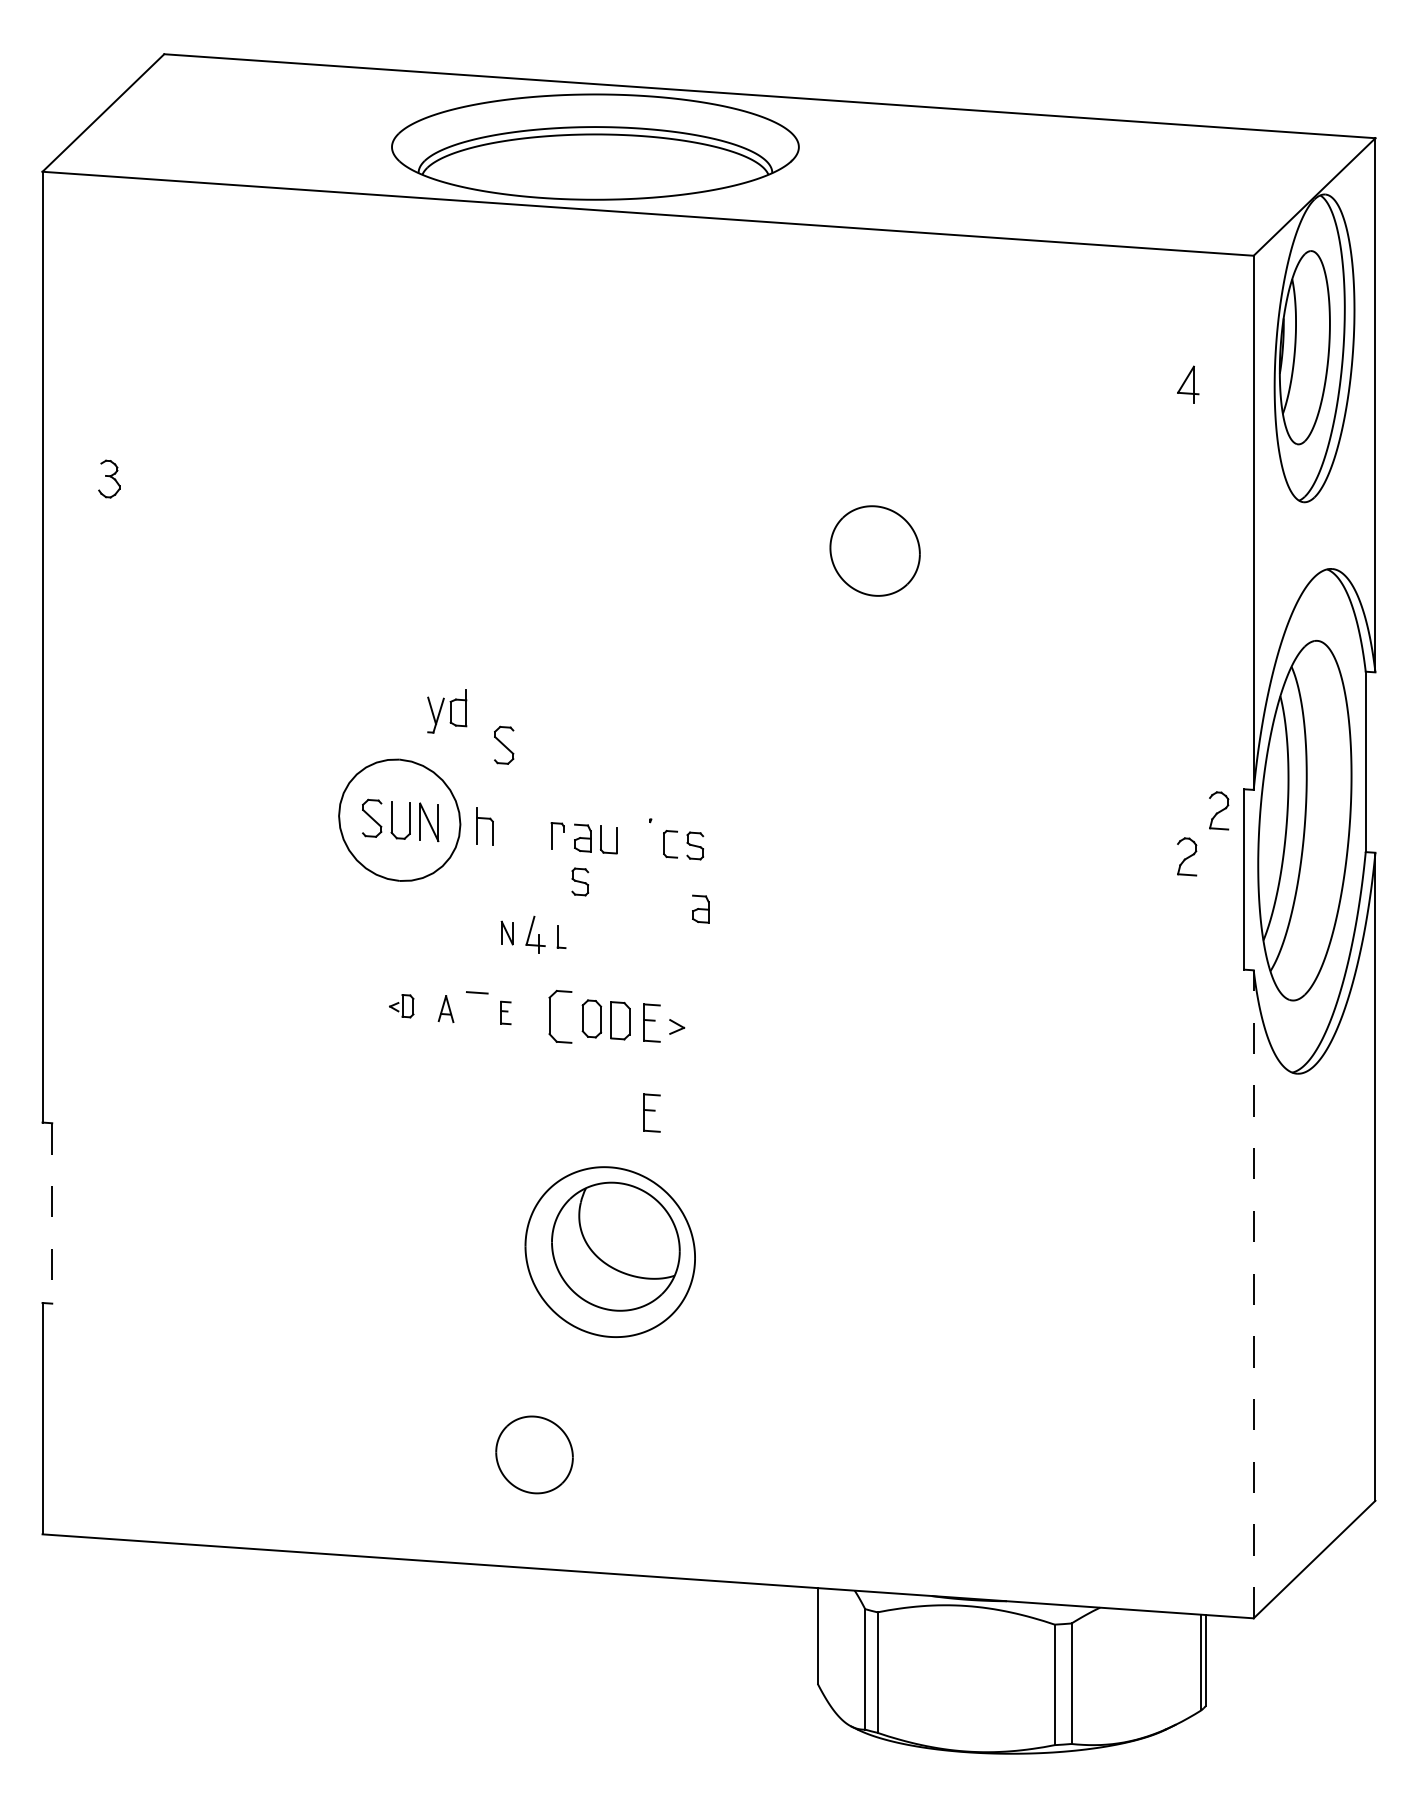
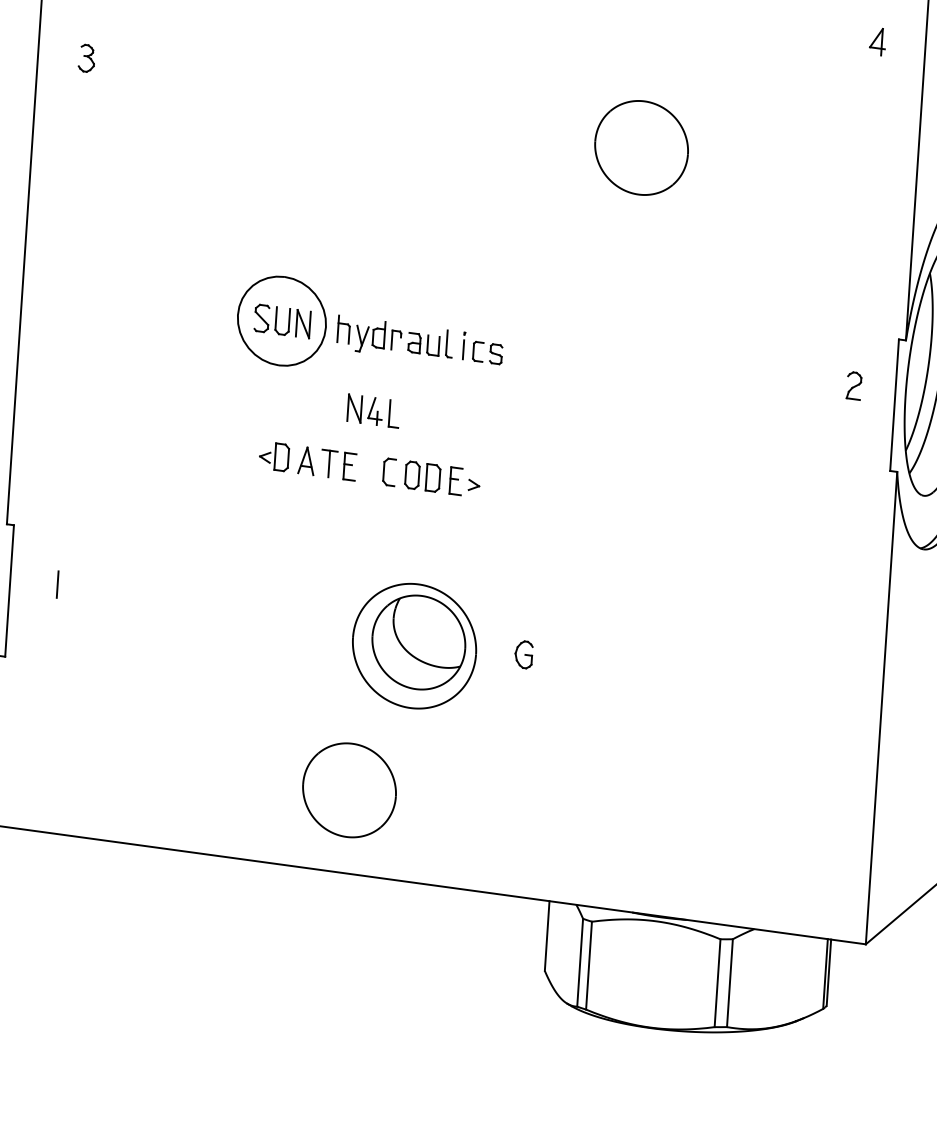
part: (874, 550) -> (641, 147), size x1.43
part: (447, 711) -> (370, 336), moved
part: (504, 744) -> (361, 271), removed
part: (1219, 810) -> (880, 353), removed
part: (630, 836) -> (449, 344), added
line: (650, 842) -> (463, 349), added
part: (580, 881) -> (410, 374), removed
part: (700, 908) -> (496, 400), removed
part: (507, 932) -> (355, 408), size x1.67
part: (561, 936) -> (394, 413), size x1.67
part: (401, 1005) -> (274, 456), size x1.67
part: (445, 1008) -> (306, 460), size x1.43
line: (477, 1010) -> (329, 463), added
part: (505, 1012) -> (349, 466), size x1.67
part: (559, 1016) -> (388, 471), size x0.71
part: (651, 1112) -> (451, 546), removed
line: (117, 1200) -> (57, 584), added
line: (52, 1213) -> (9, 591), dashed -> solid
part: (760, 1253) -> (523, 654), added
line: (1253, 1293) -> (881, 707), dashed -> solid
part: (534, 1454) -> (349, 790), size x1.67

